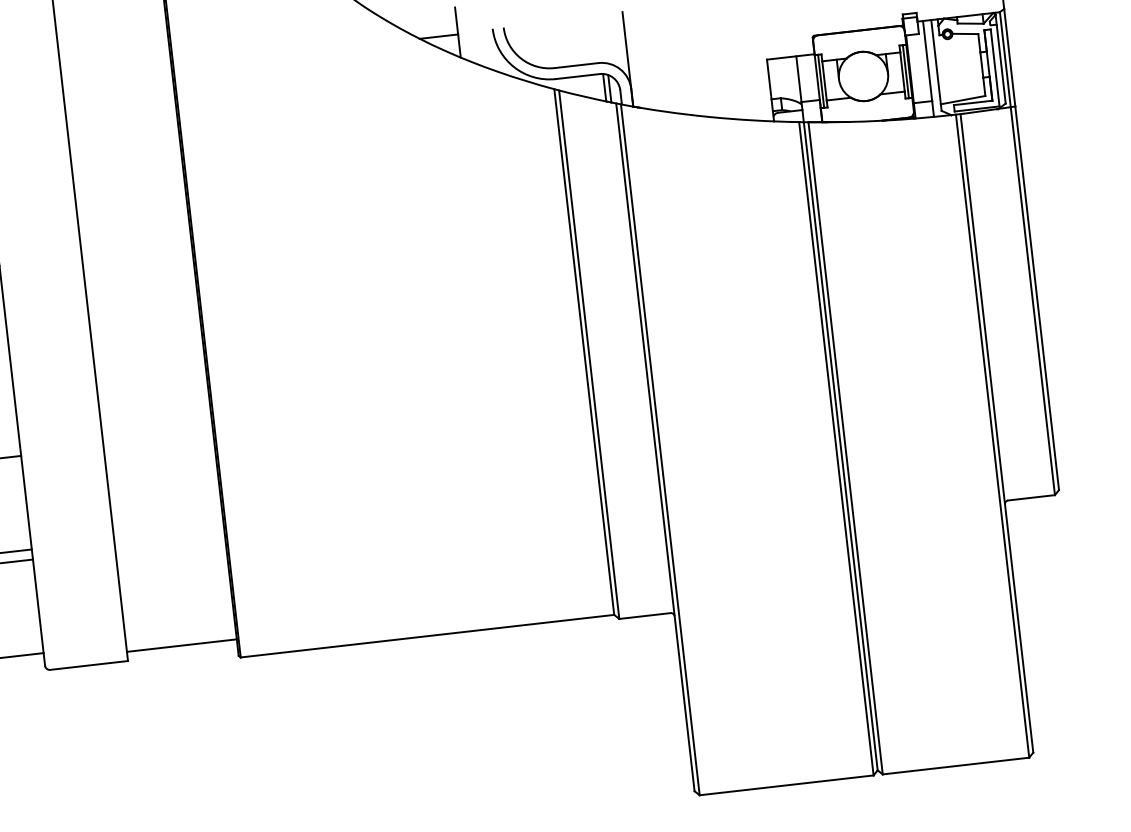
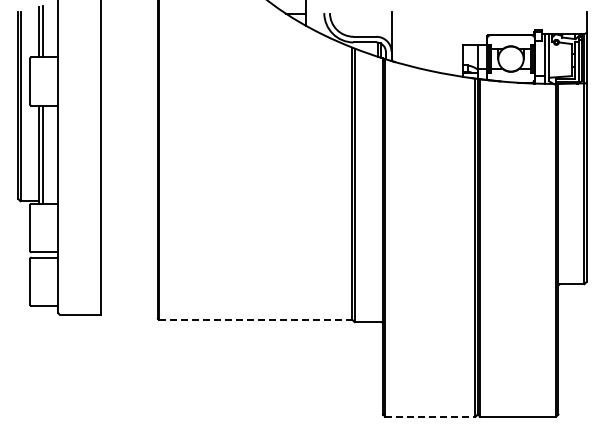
line: (427, 635) -> (255, 319), solid -> dashed
line: (181, 646) -> (129, 310), removed
line: (786, 784) -> (430, 416), solid -> dashed

